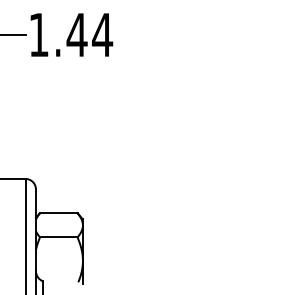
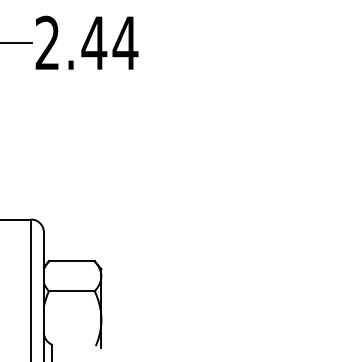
text: (38, 34) -> (46, 42), 1.44 -> 2.44

